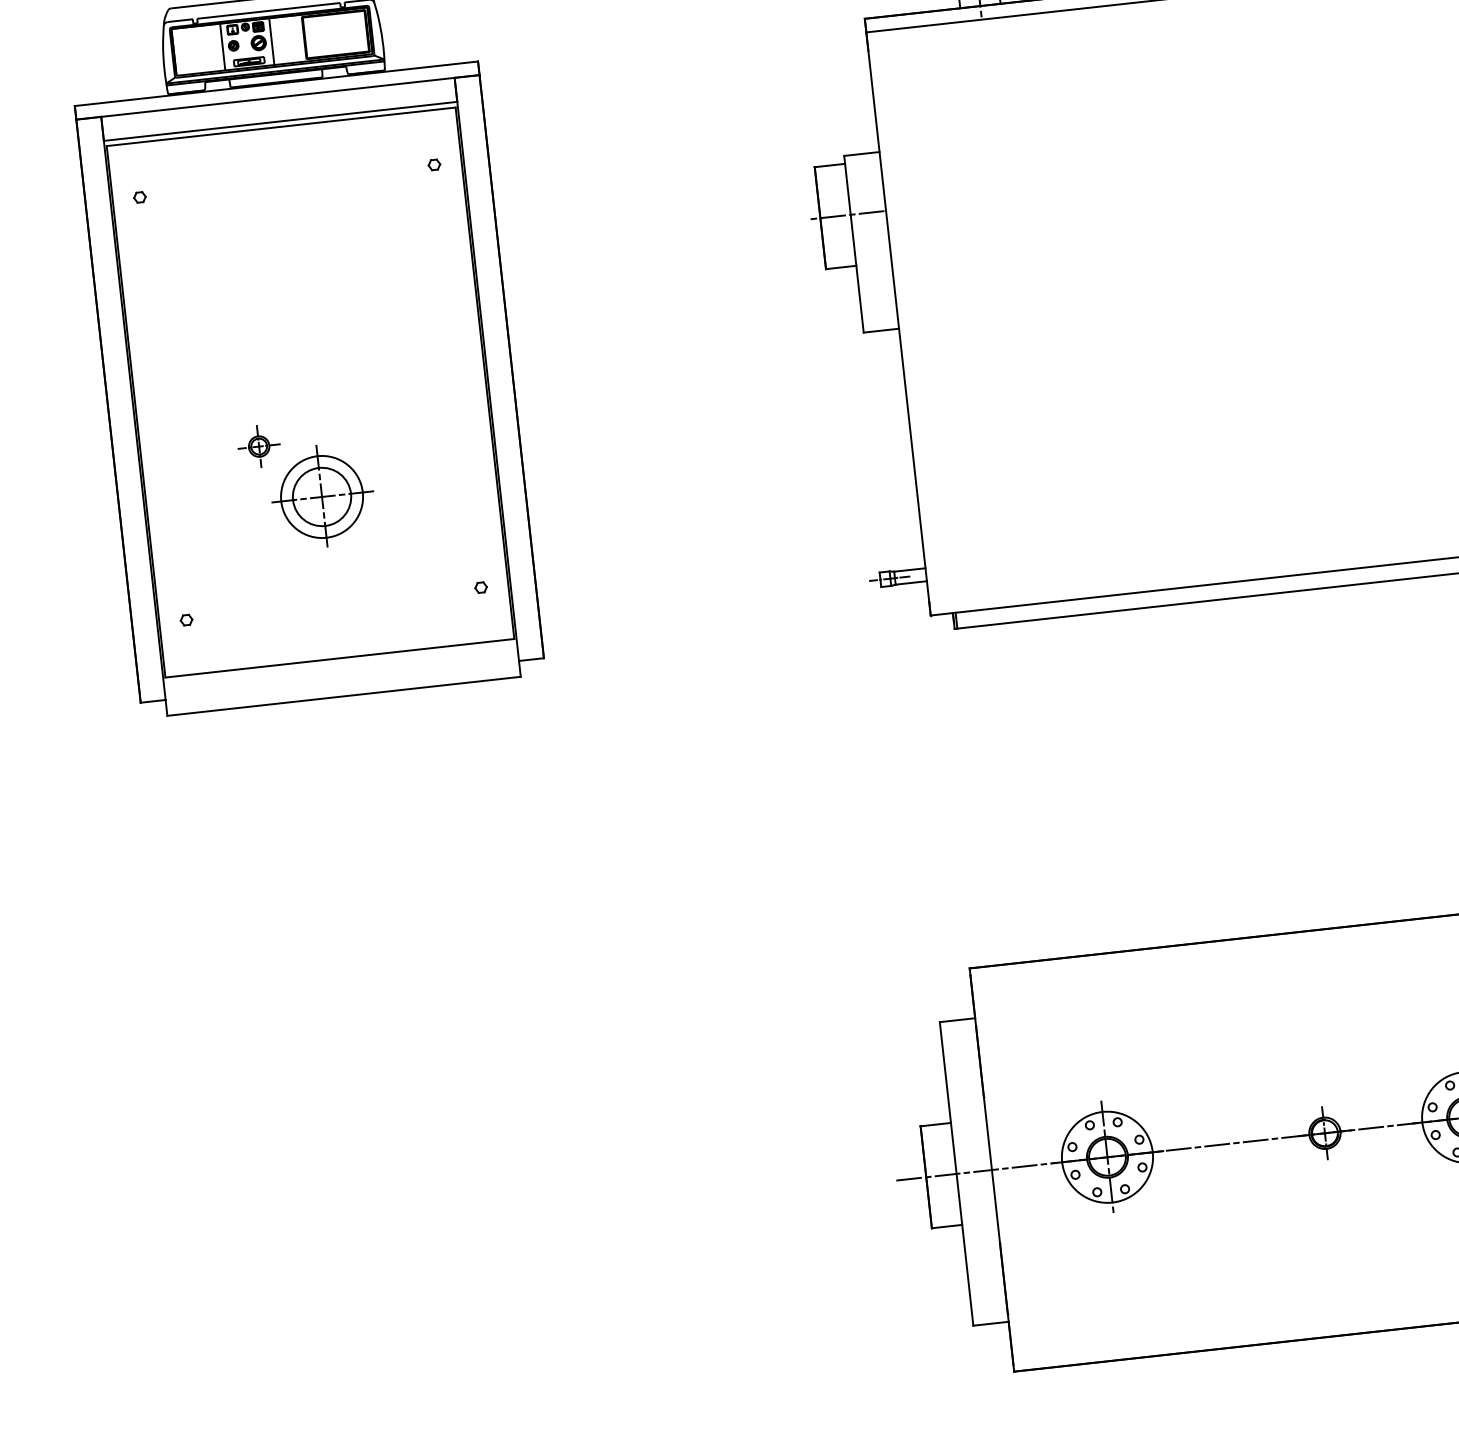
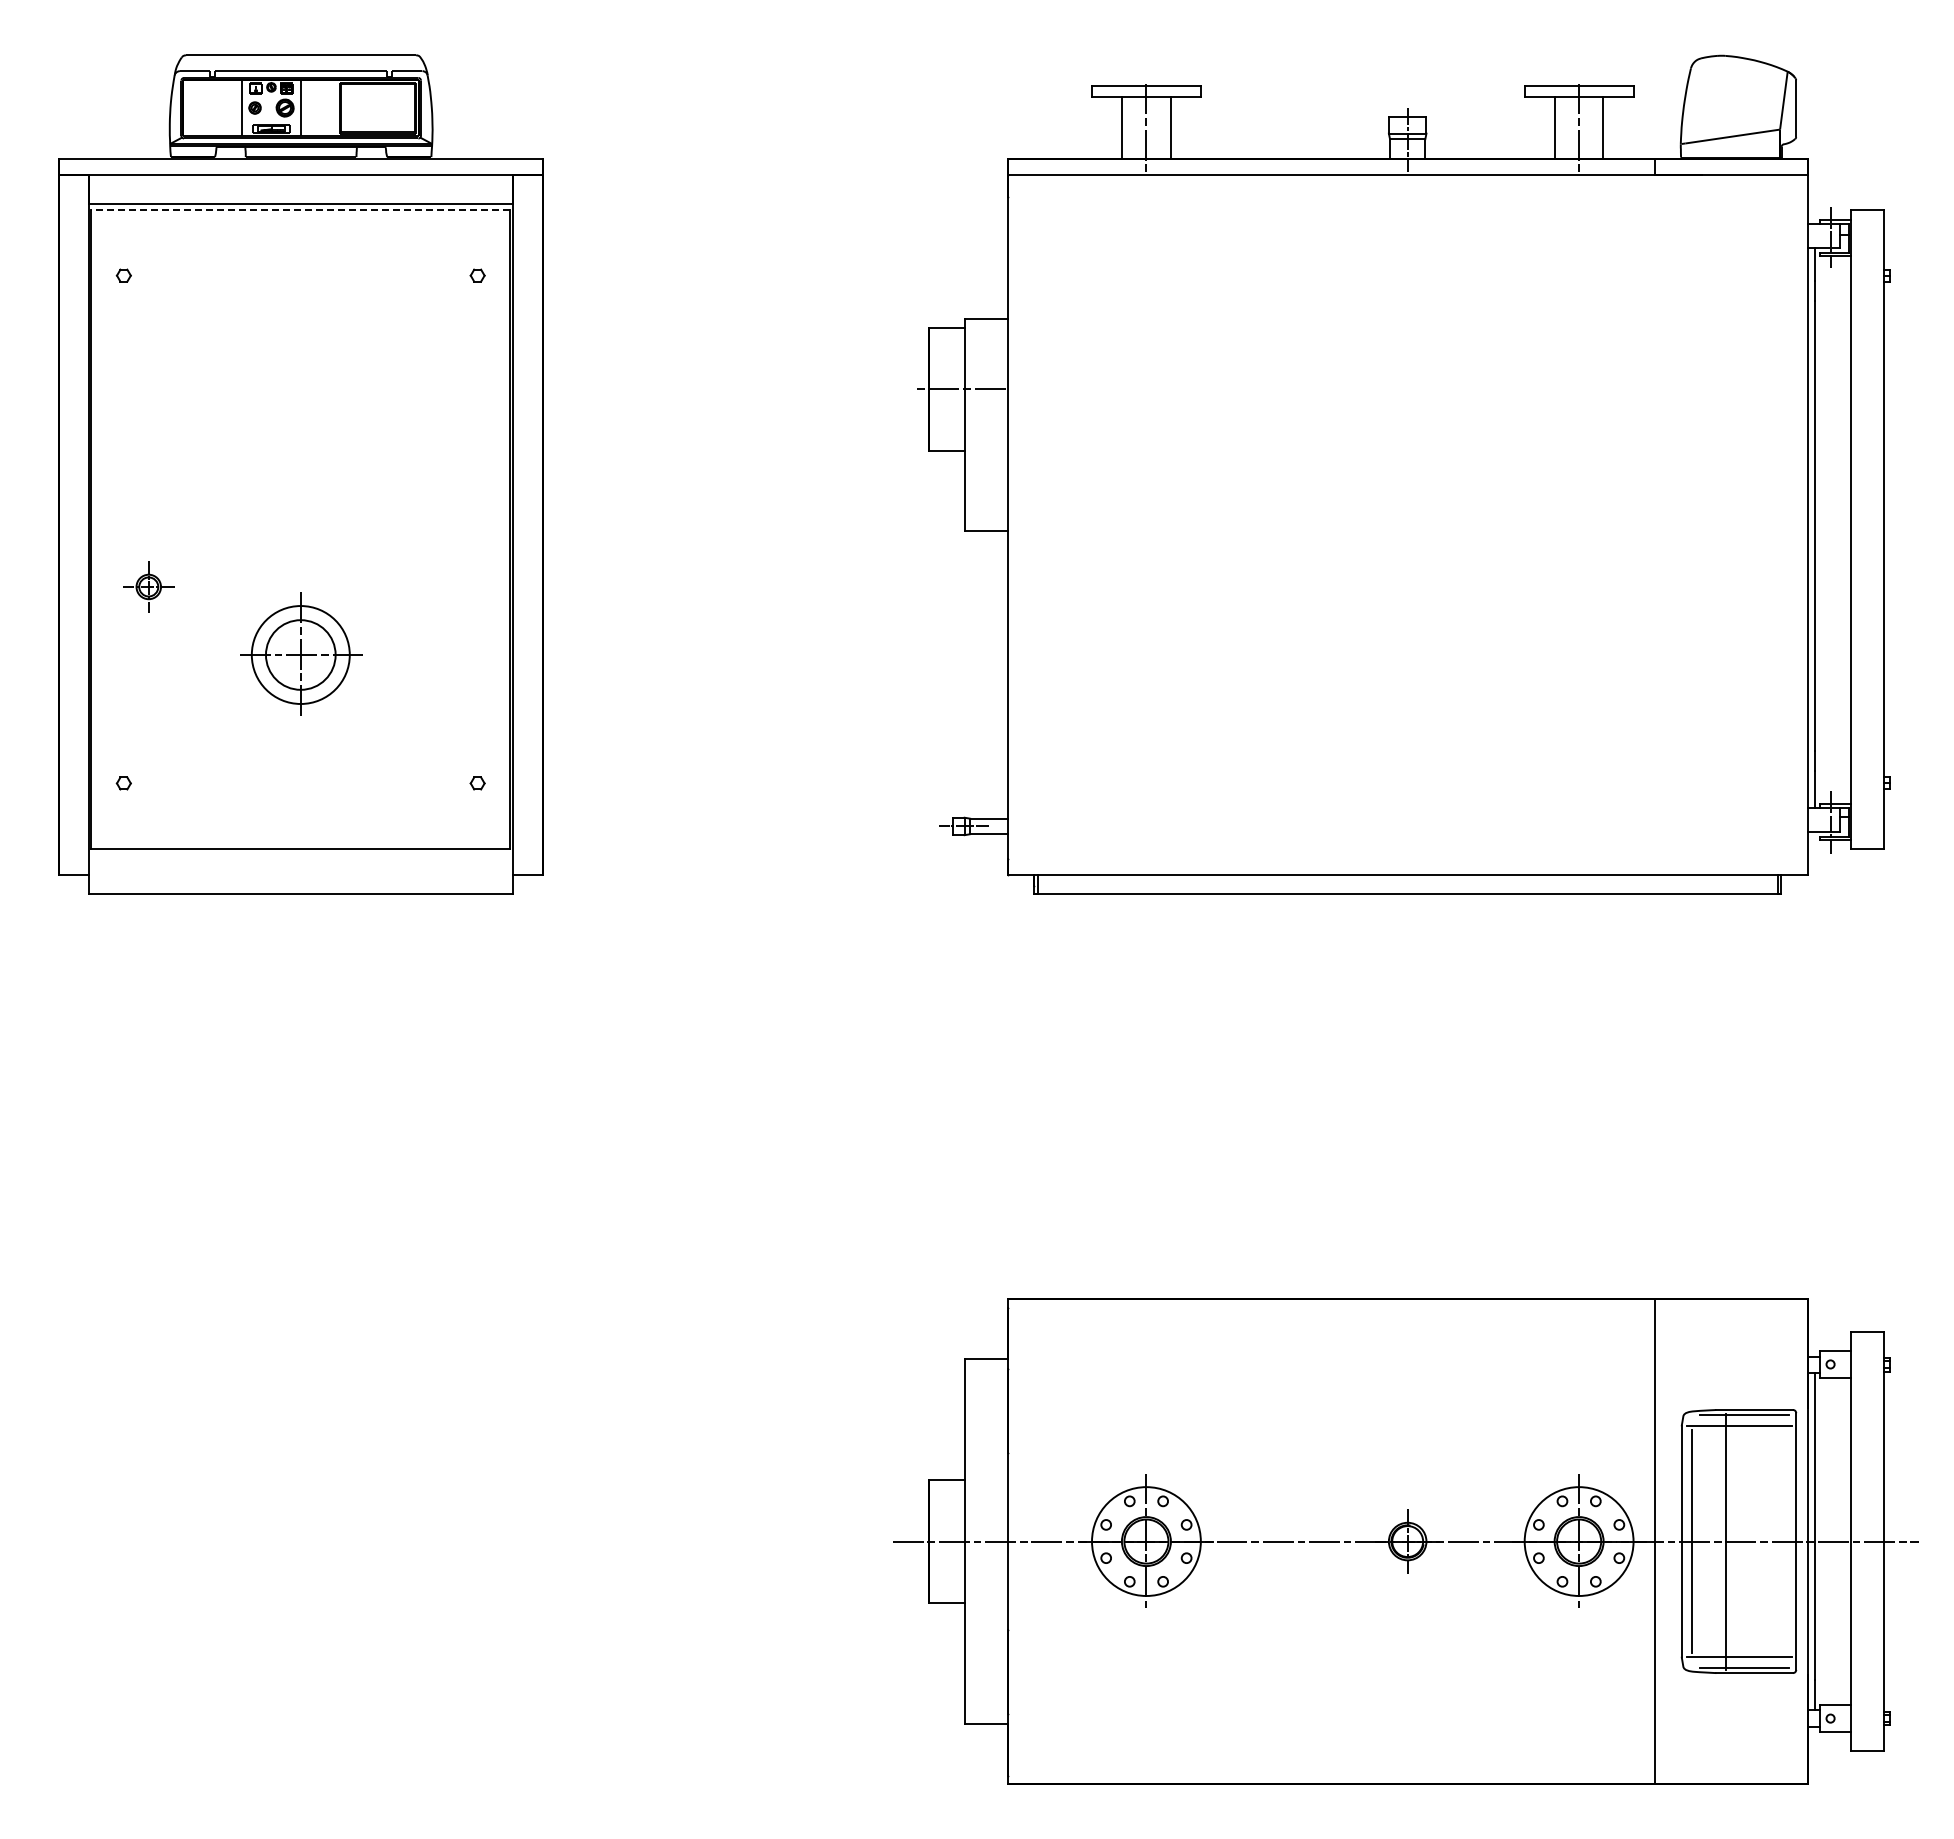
line: (280, 126) -> (300, 210), solid -> dashed
part: (258, 446) -> (148, 586), moved

